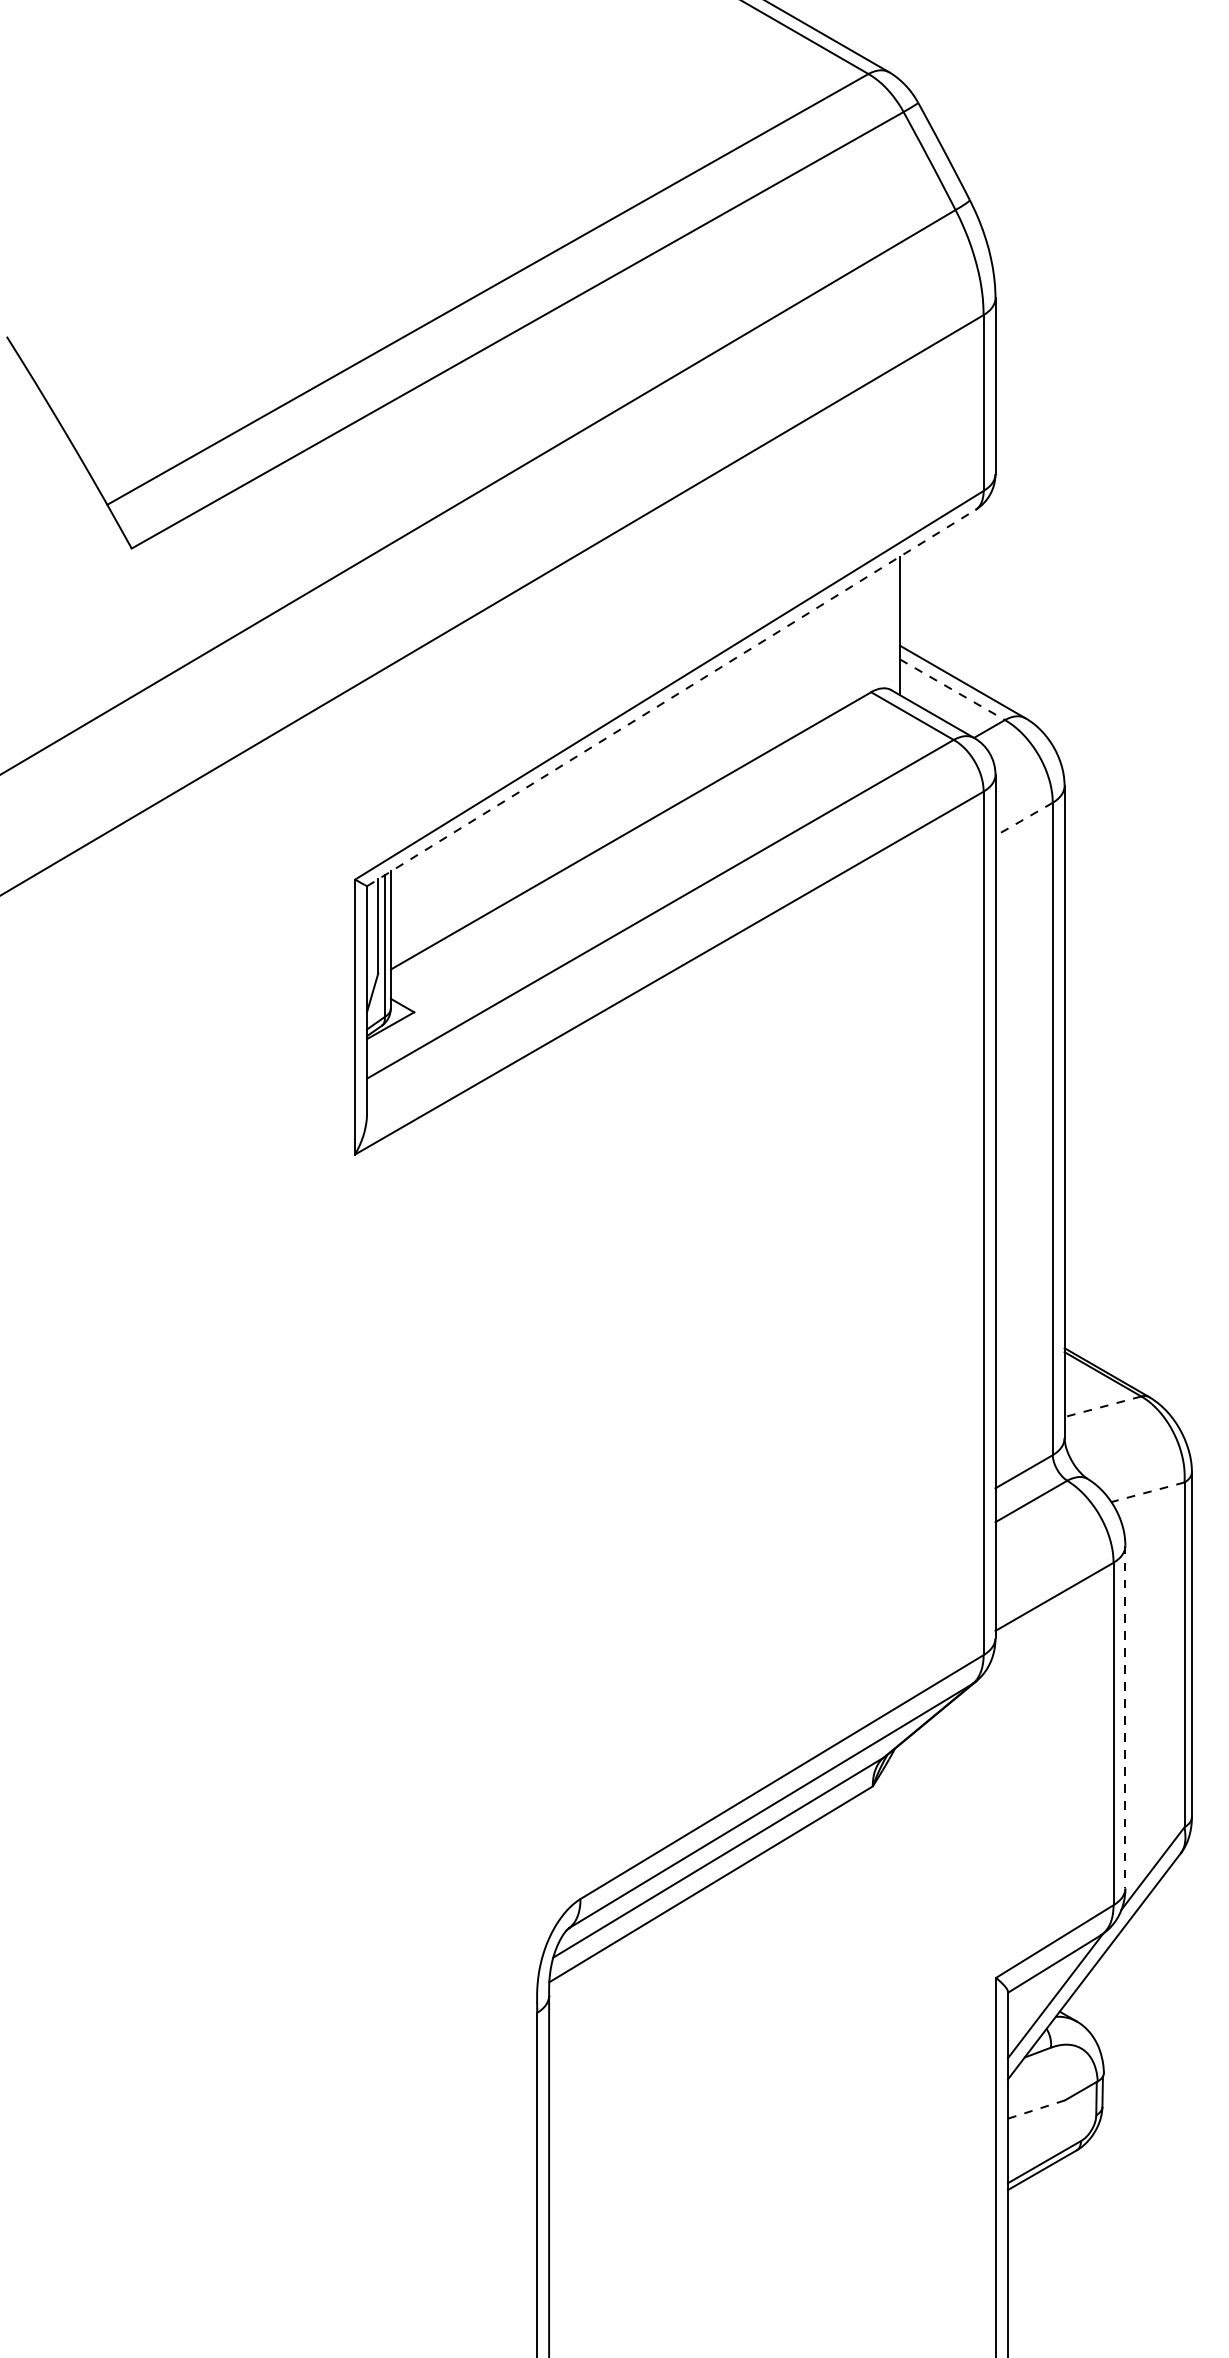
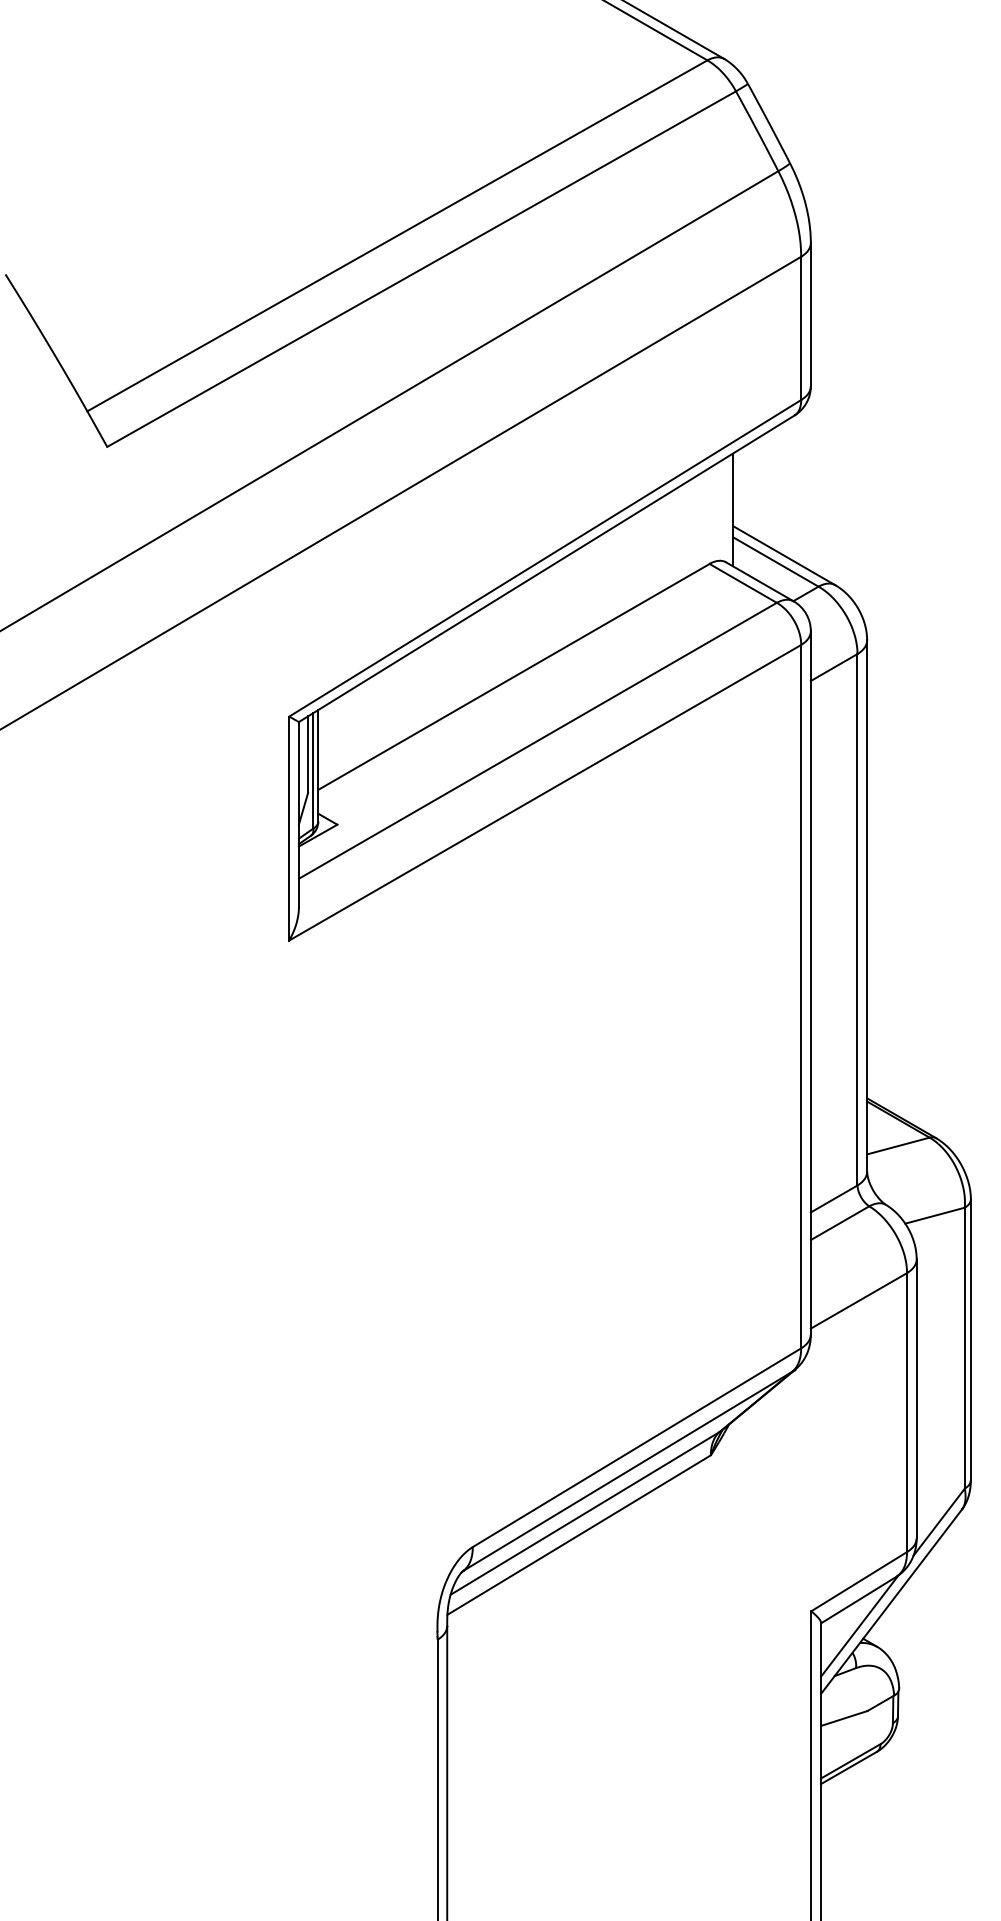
line: (953, 690) -> (776, 562), dashed -> solid
line: (672, 697) -> (547, 568), dashed -> solid
line: (1024, 819) -> (834, 667), dashed -> solid
line: (1101, 1407) -> (897, 1146), dashed -> solid
line: (1148, 1492) -> (935, 1215), dashed -> solid
line: (1125, 1717) -> (916, 1399), dashed -> solid
line: (1035, 2109) -> (843, 1718), dashed -> solid

